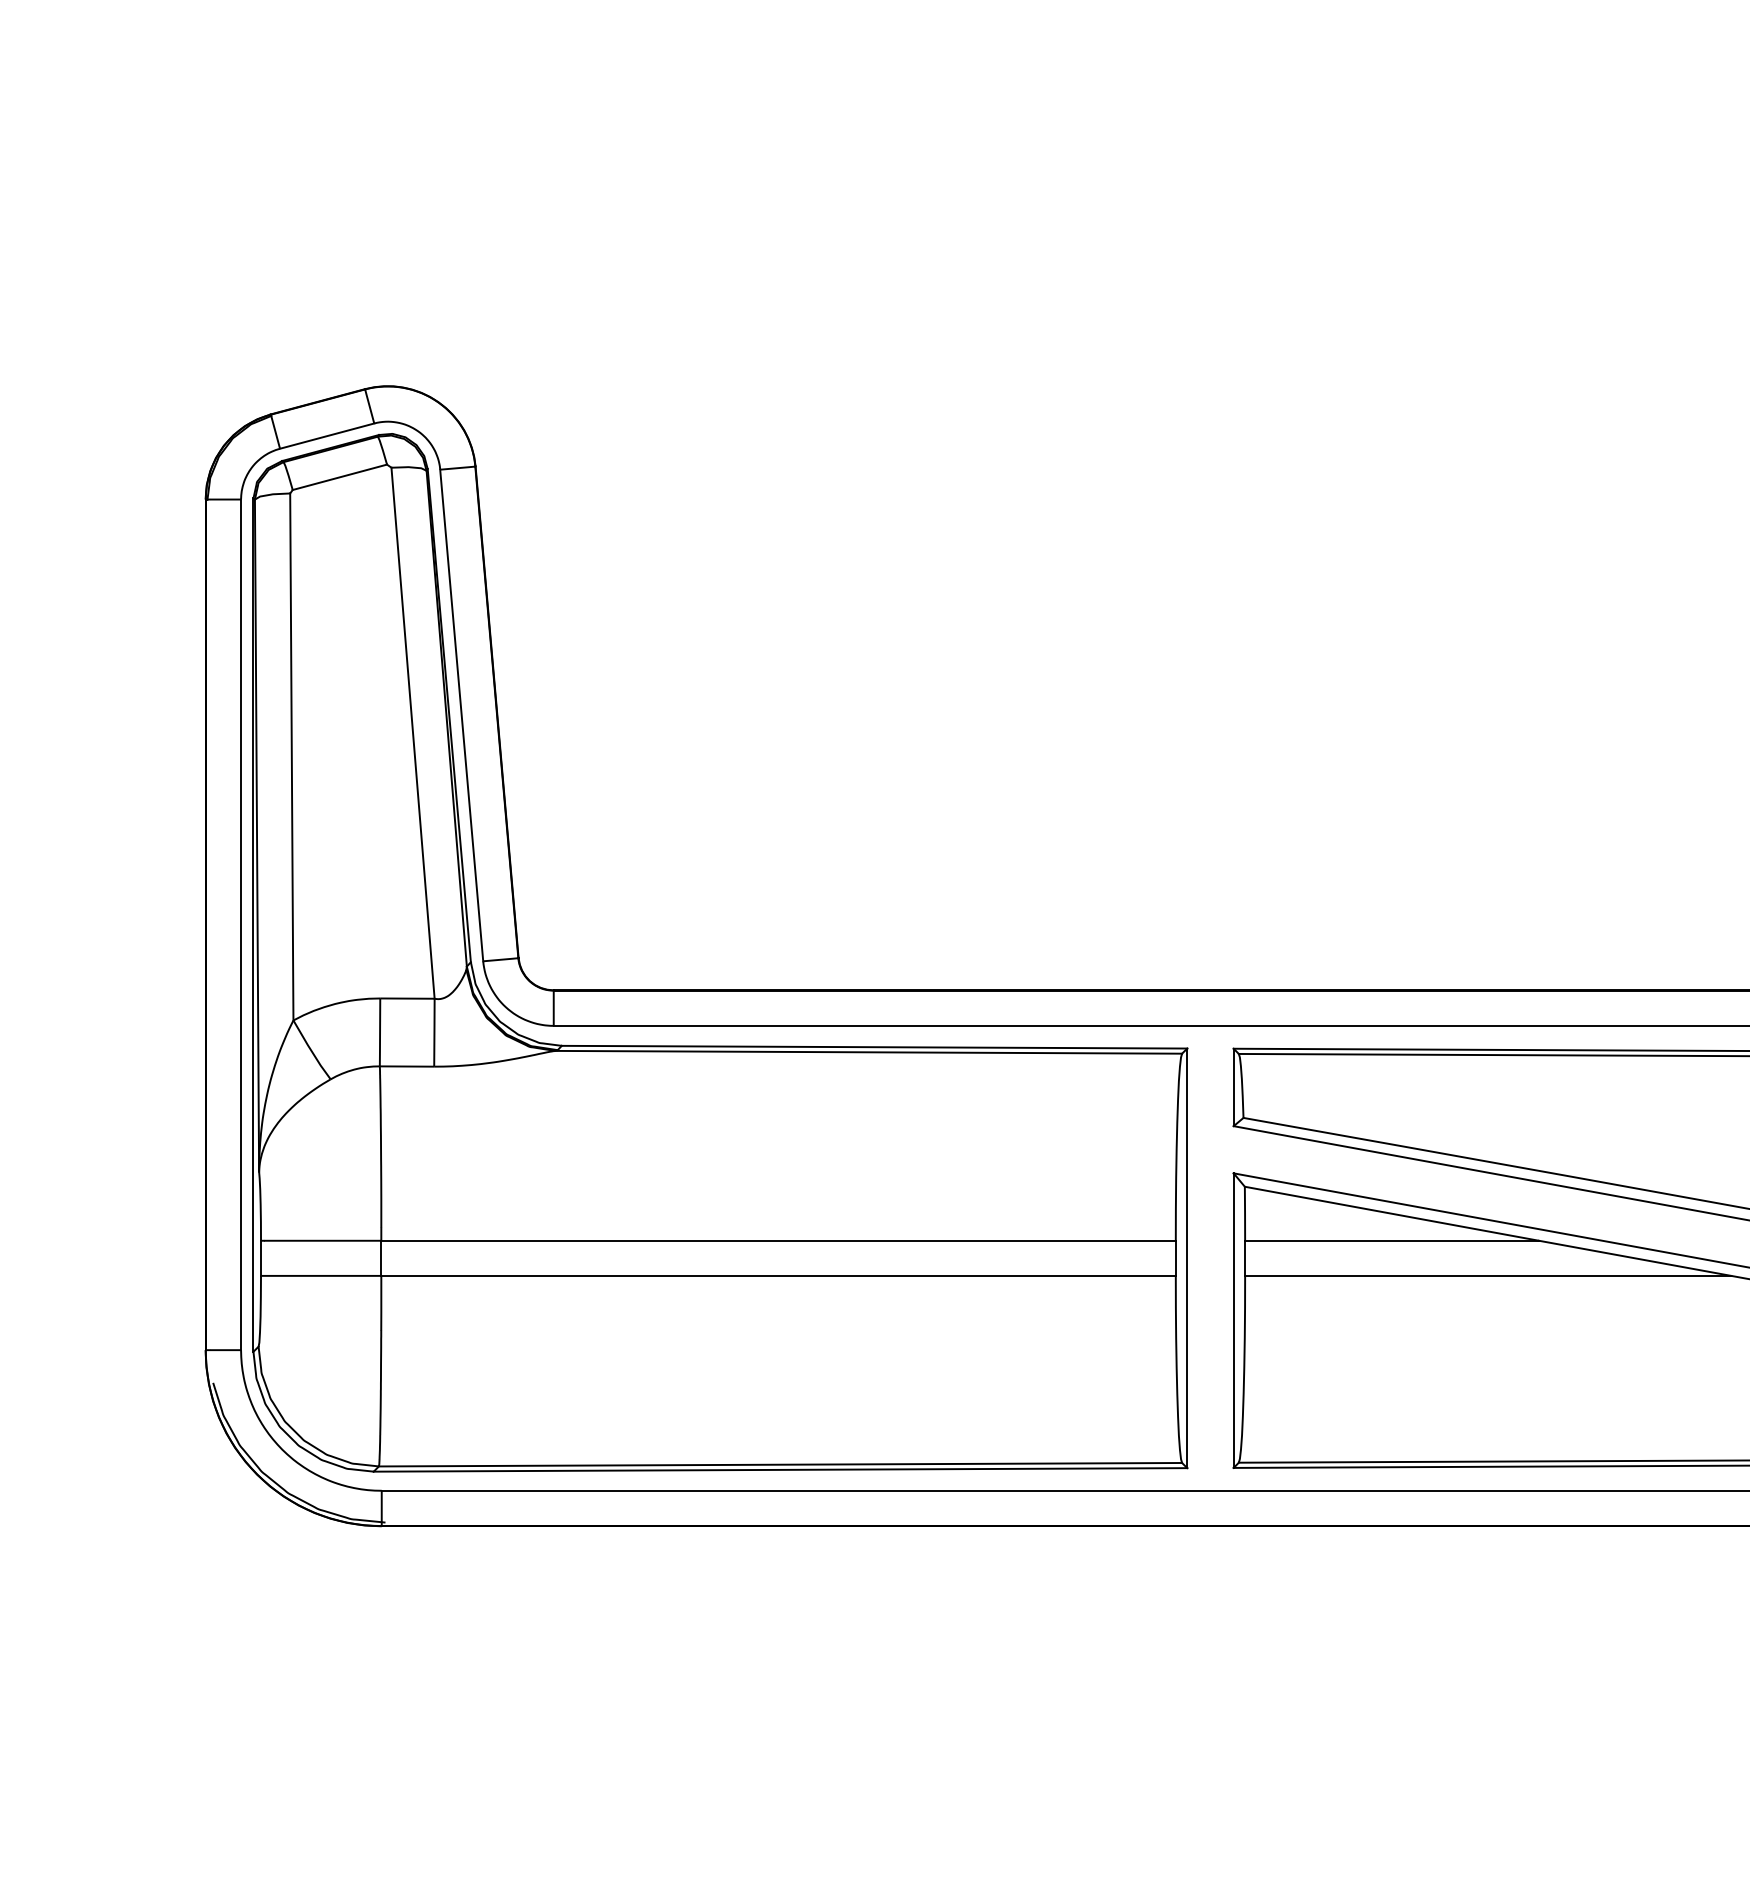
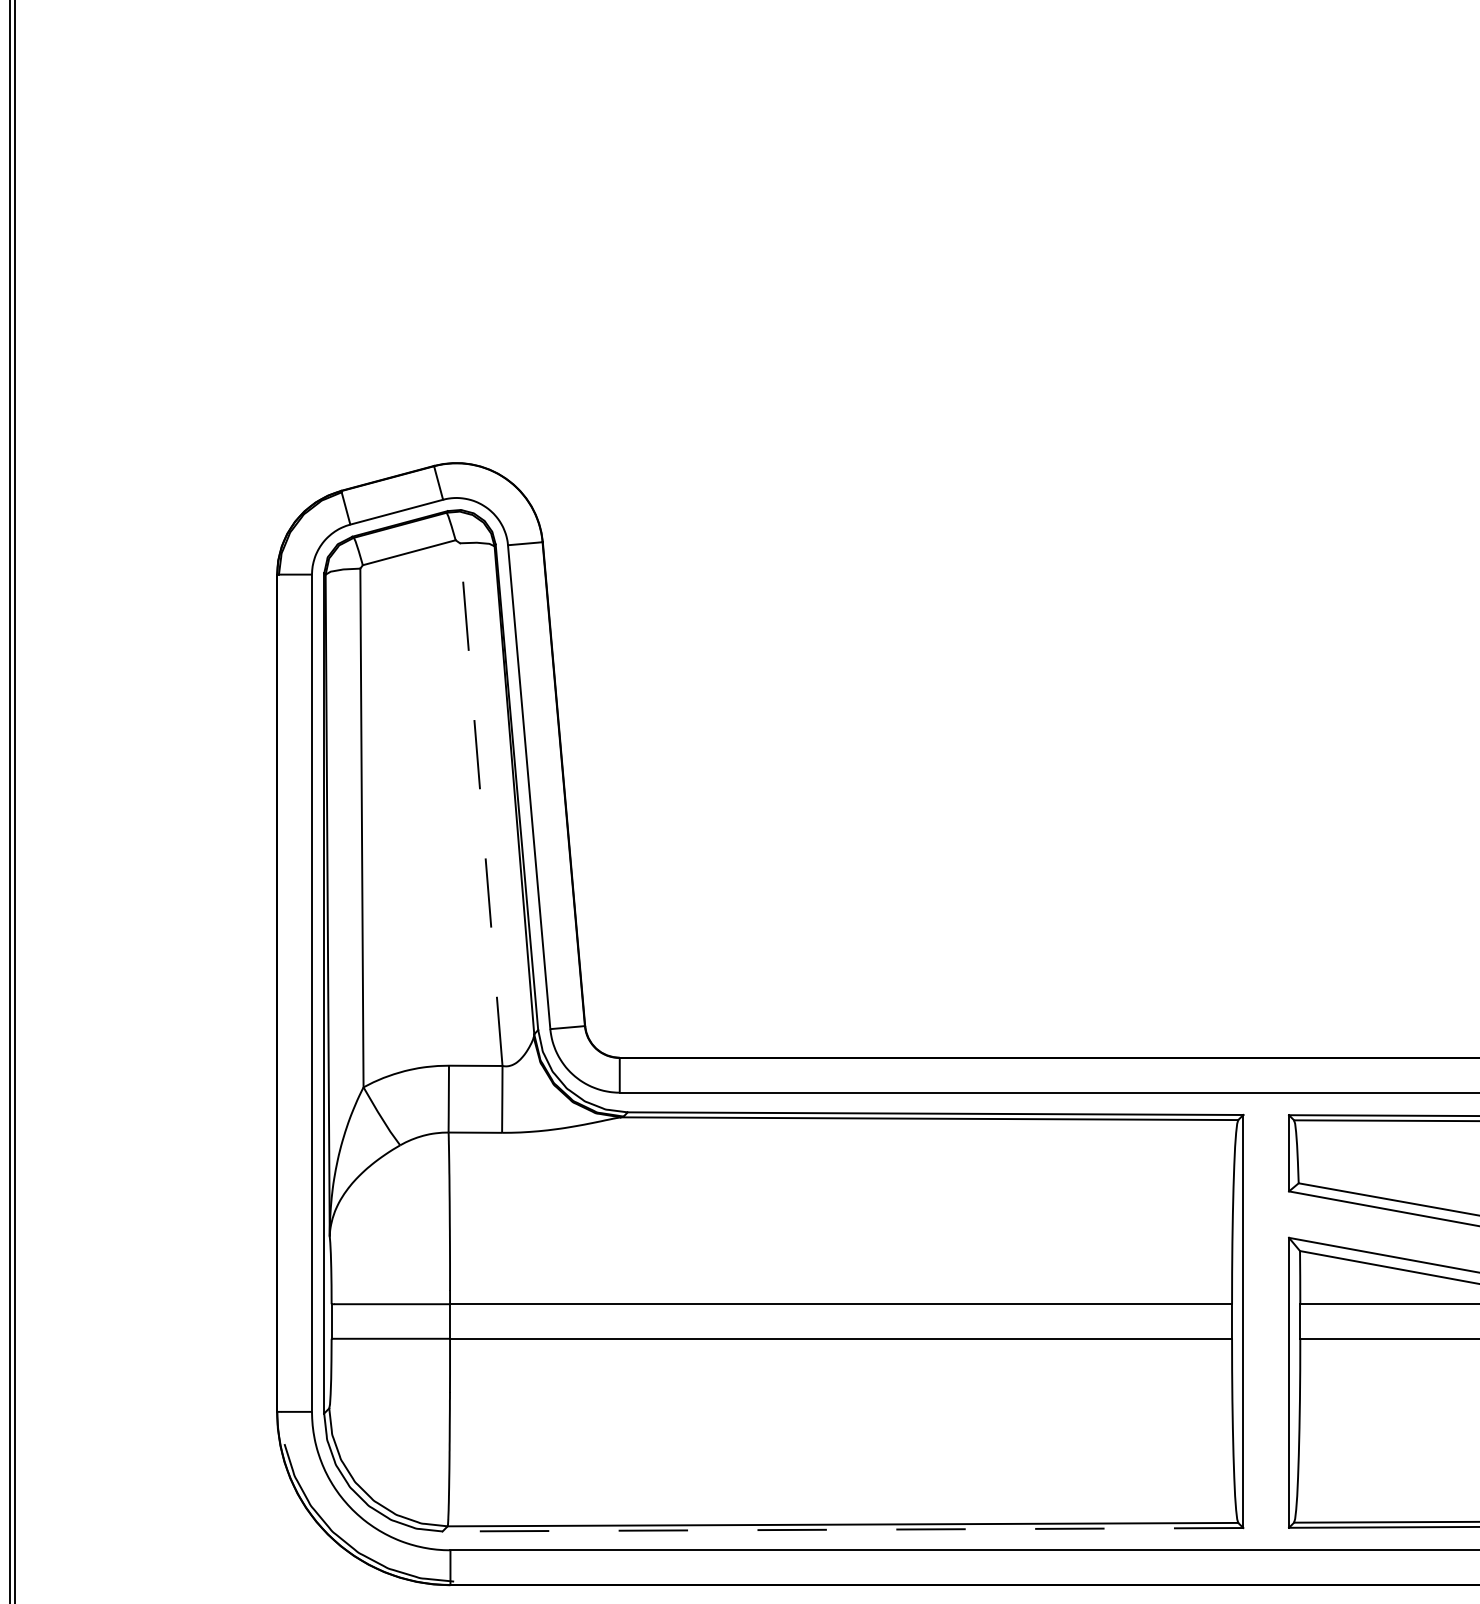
line: (413, 732) -> (481, 803), solid -> dashed
line: (780, 1469) -> (842, 1529), solid -> dashed

